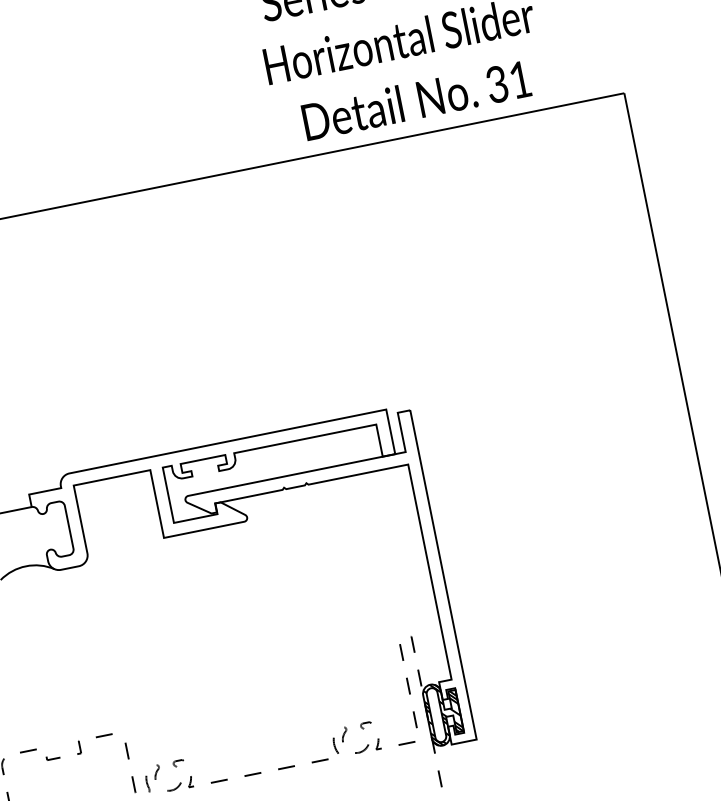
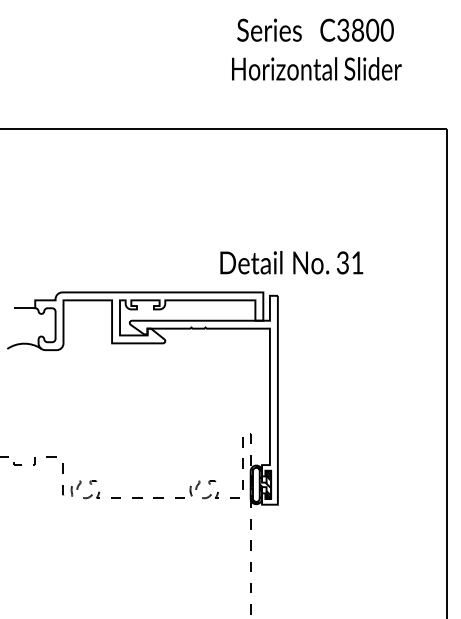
text: (416, 100) -> (291, 262), moved

